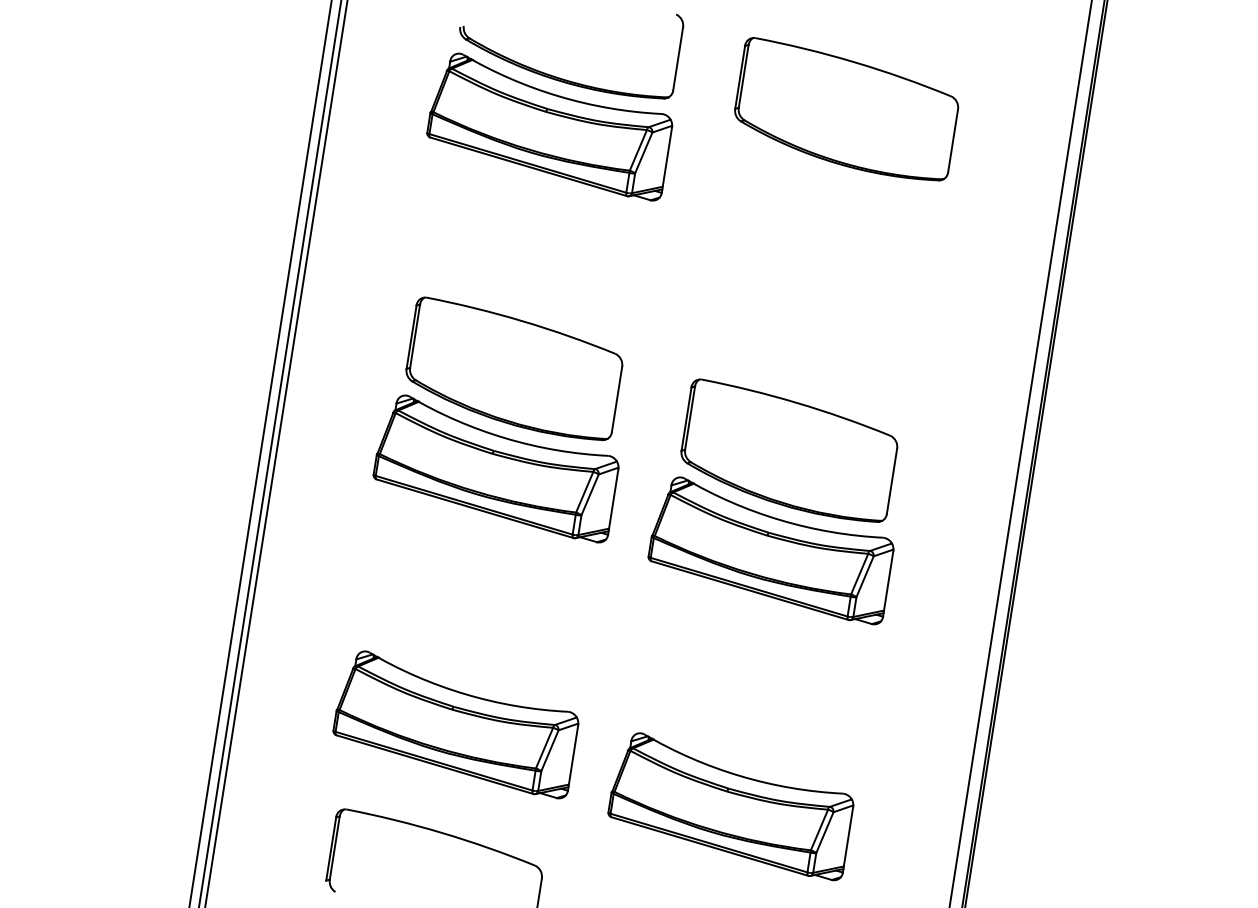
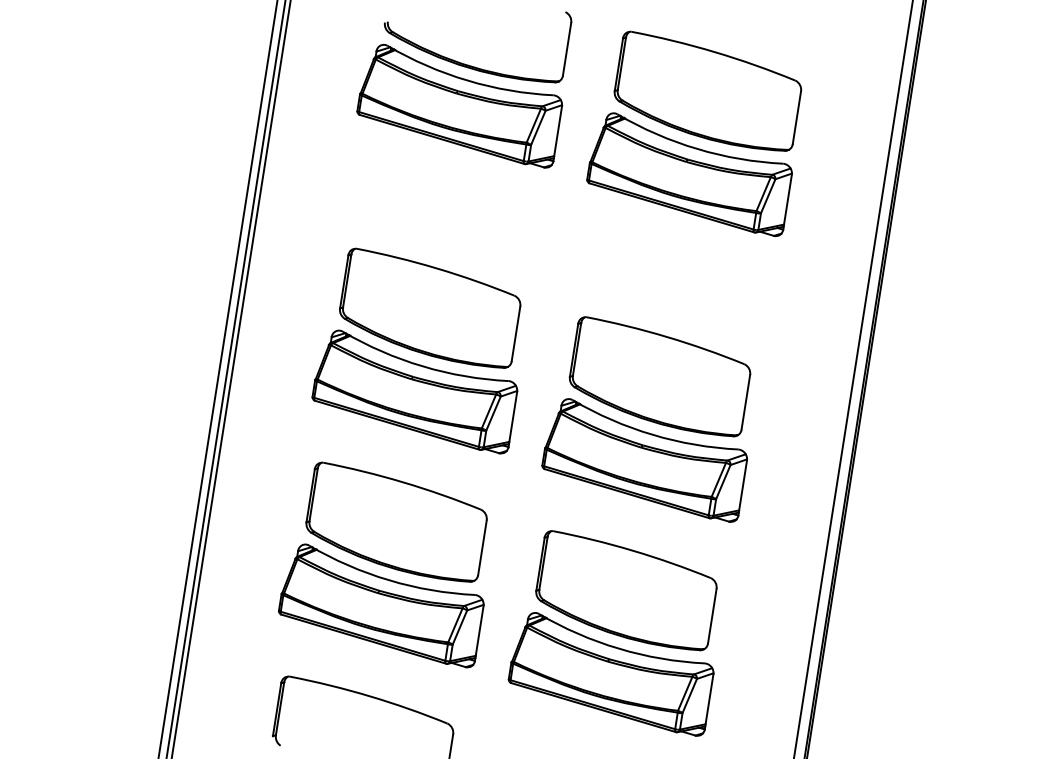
part: (824, 208) -> (689, 174), added
part: (474, 624) -> (396, 522), added
part: (749, 706) -> (626, 590), added

